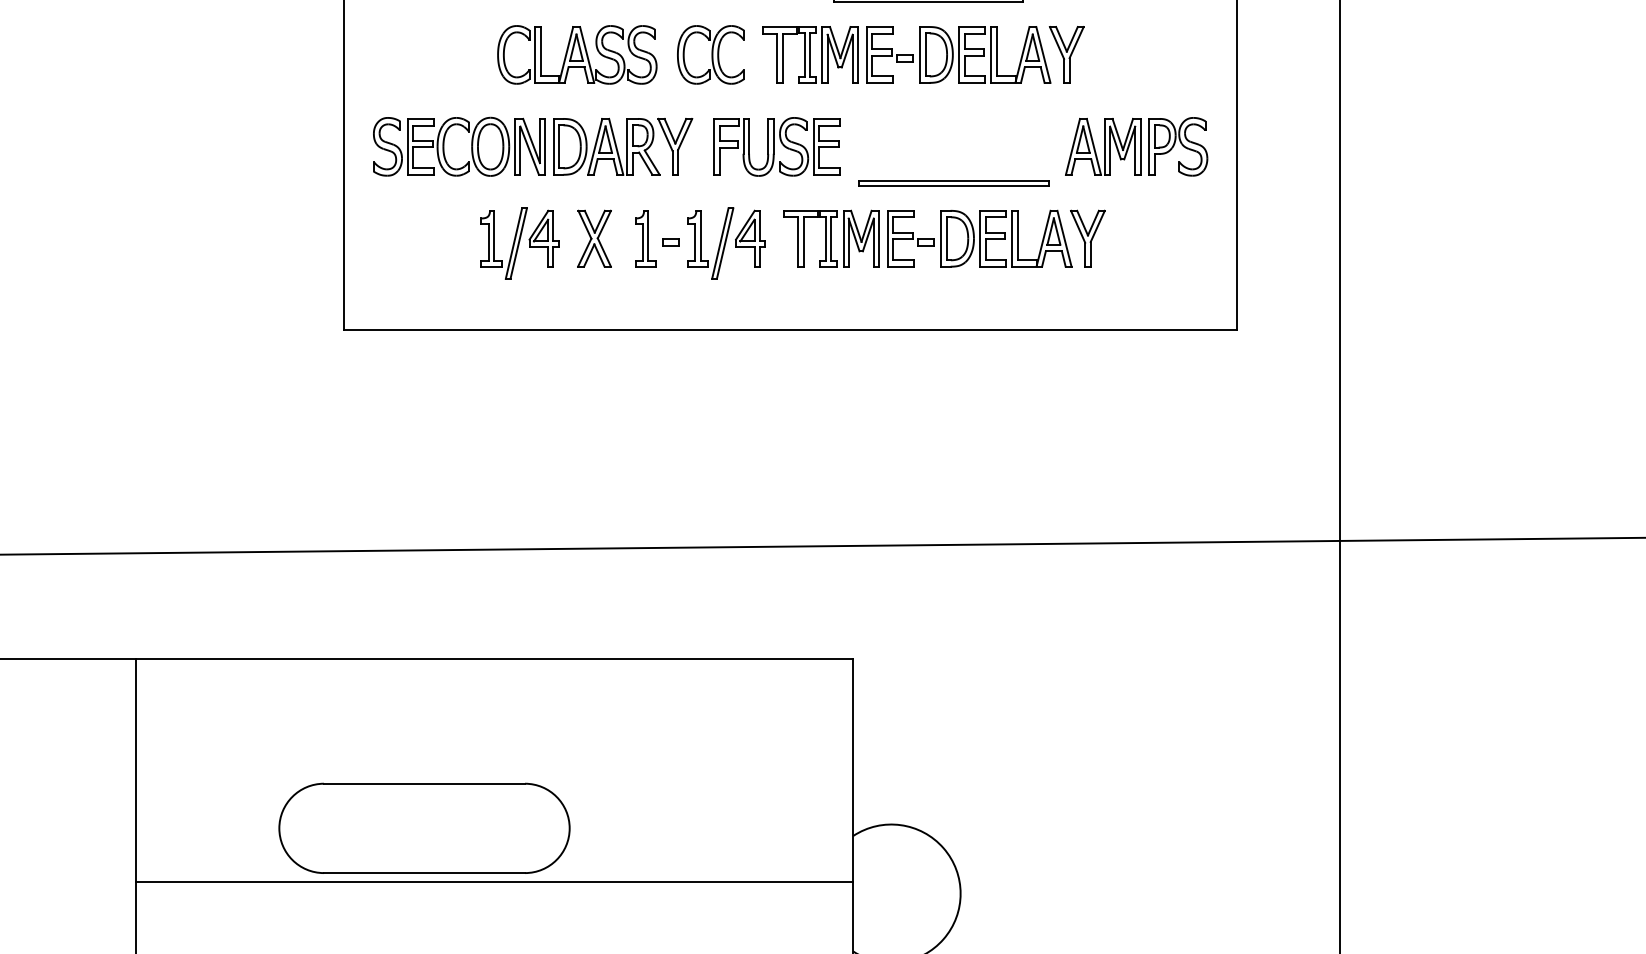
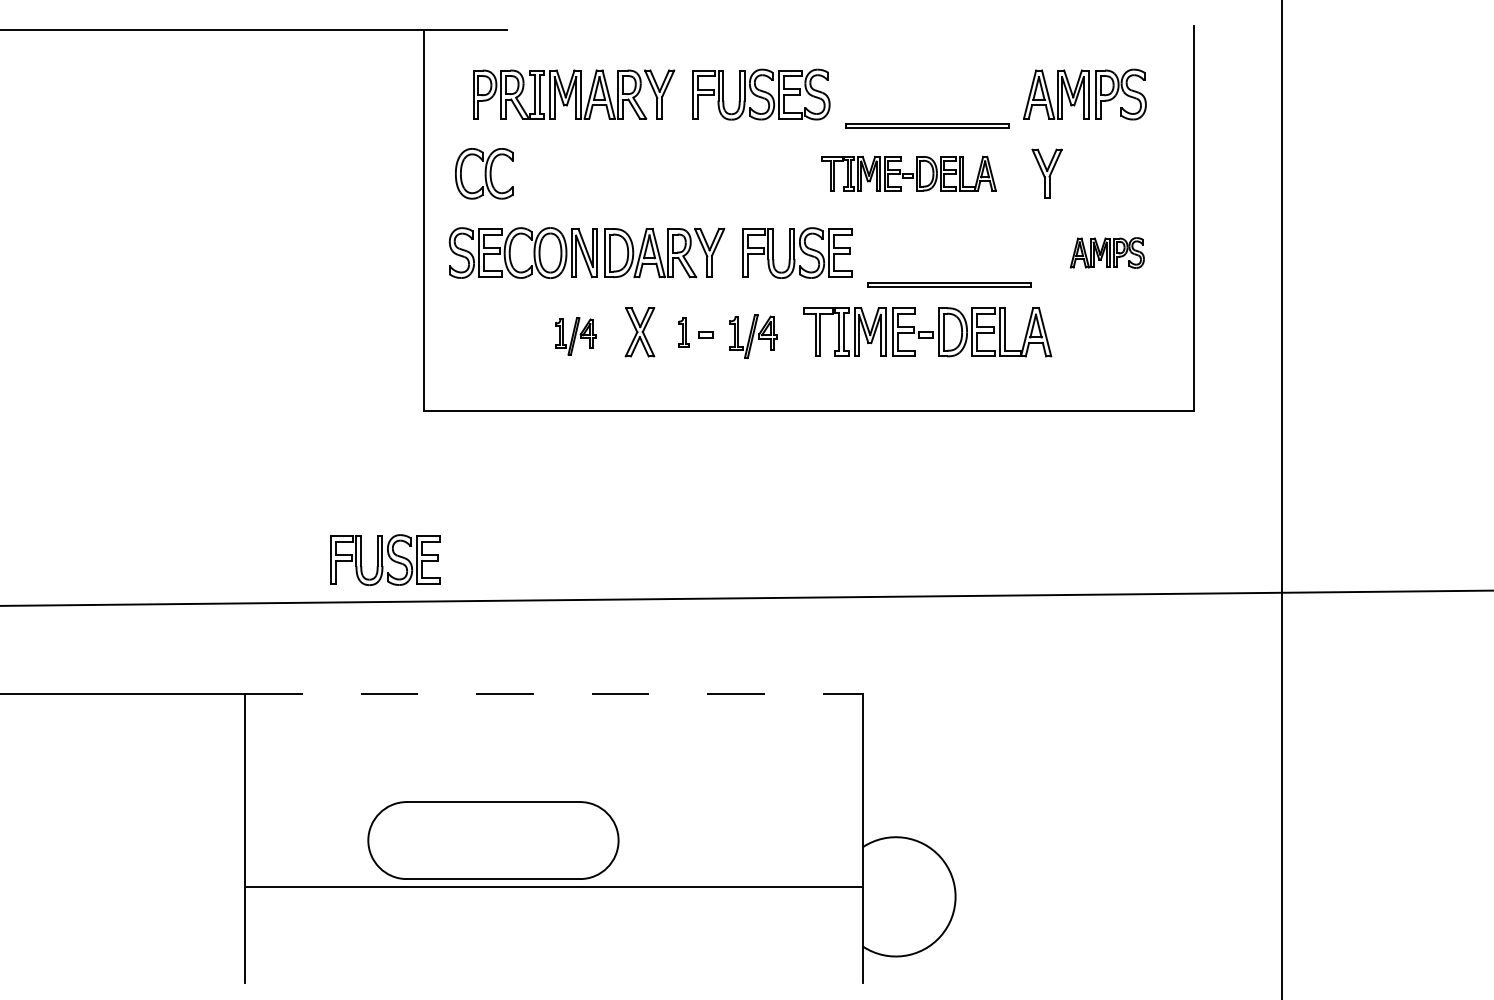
part: (577, 54) -> (625, 173), removed
part: (711, 54) -> (484, 173), moved
part: (906, 54) -> (908, 173), size x0.7
part: (1136, 146) -> (1107, 252), size x0.6
part: (644, 237) -> (683, 331), size x0.6
part: (1086, 237) -> (1064, 331), removed
part: (519, 243) -> (575, 336), size x0.6
part: (726, 243) -> (753, 336), size x0.7
part: (299, 502) -> (385, 559), added
line: (495, 658) -> (554, 694), solid -> dashed

